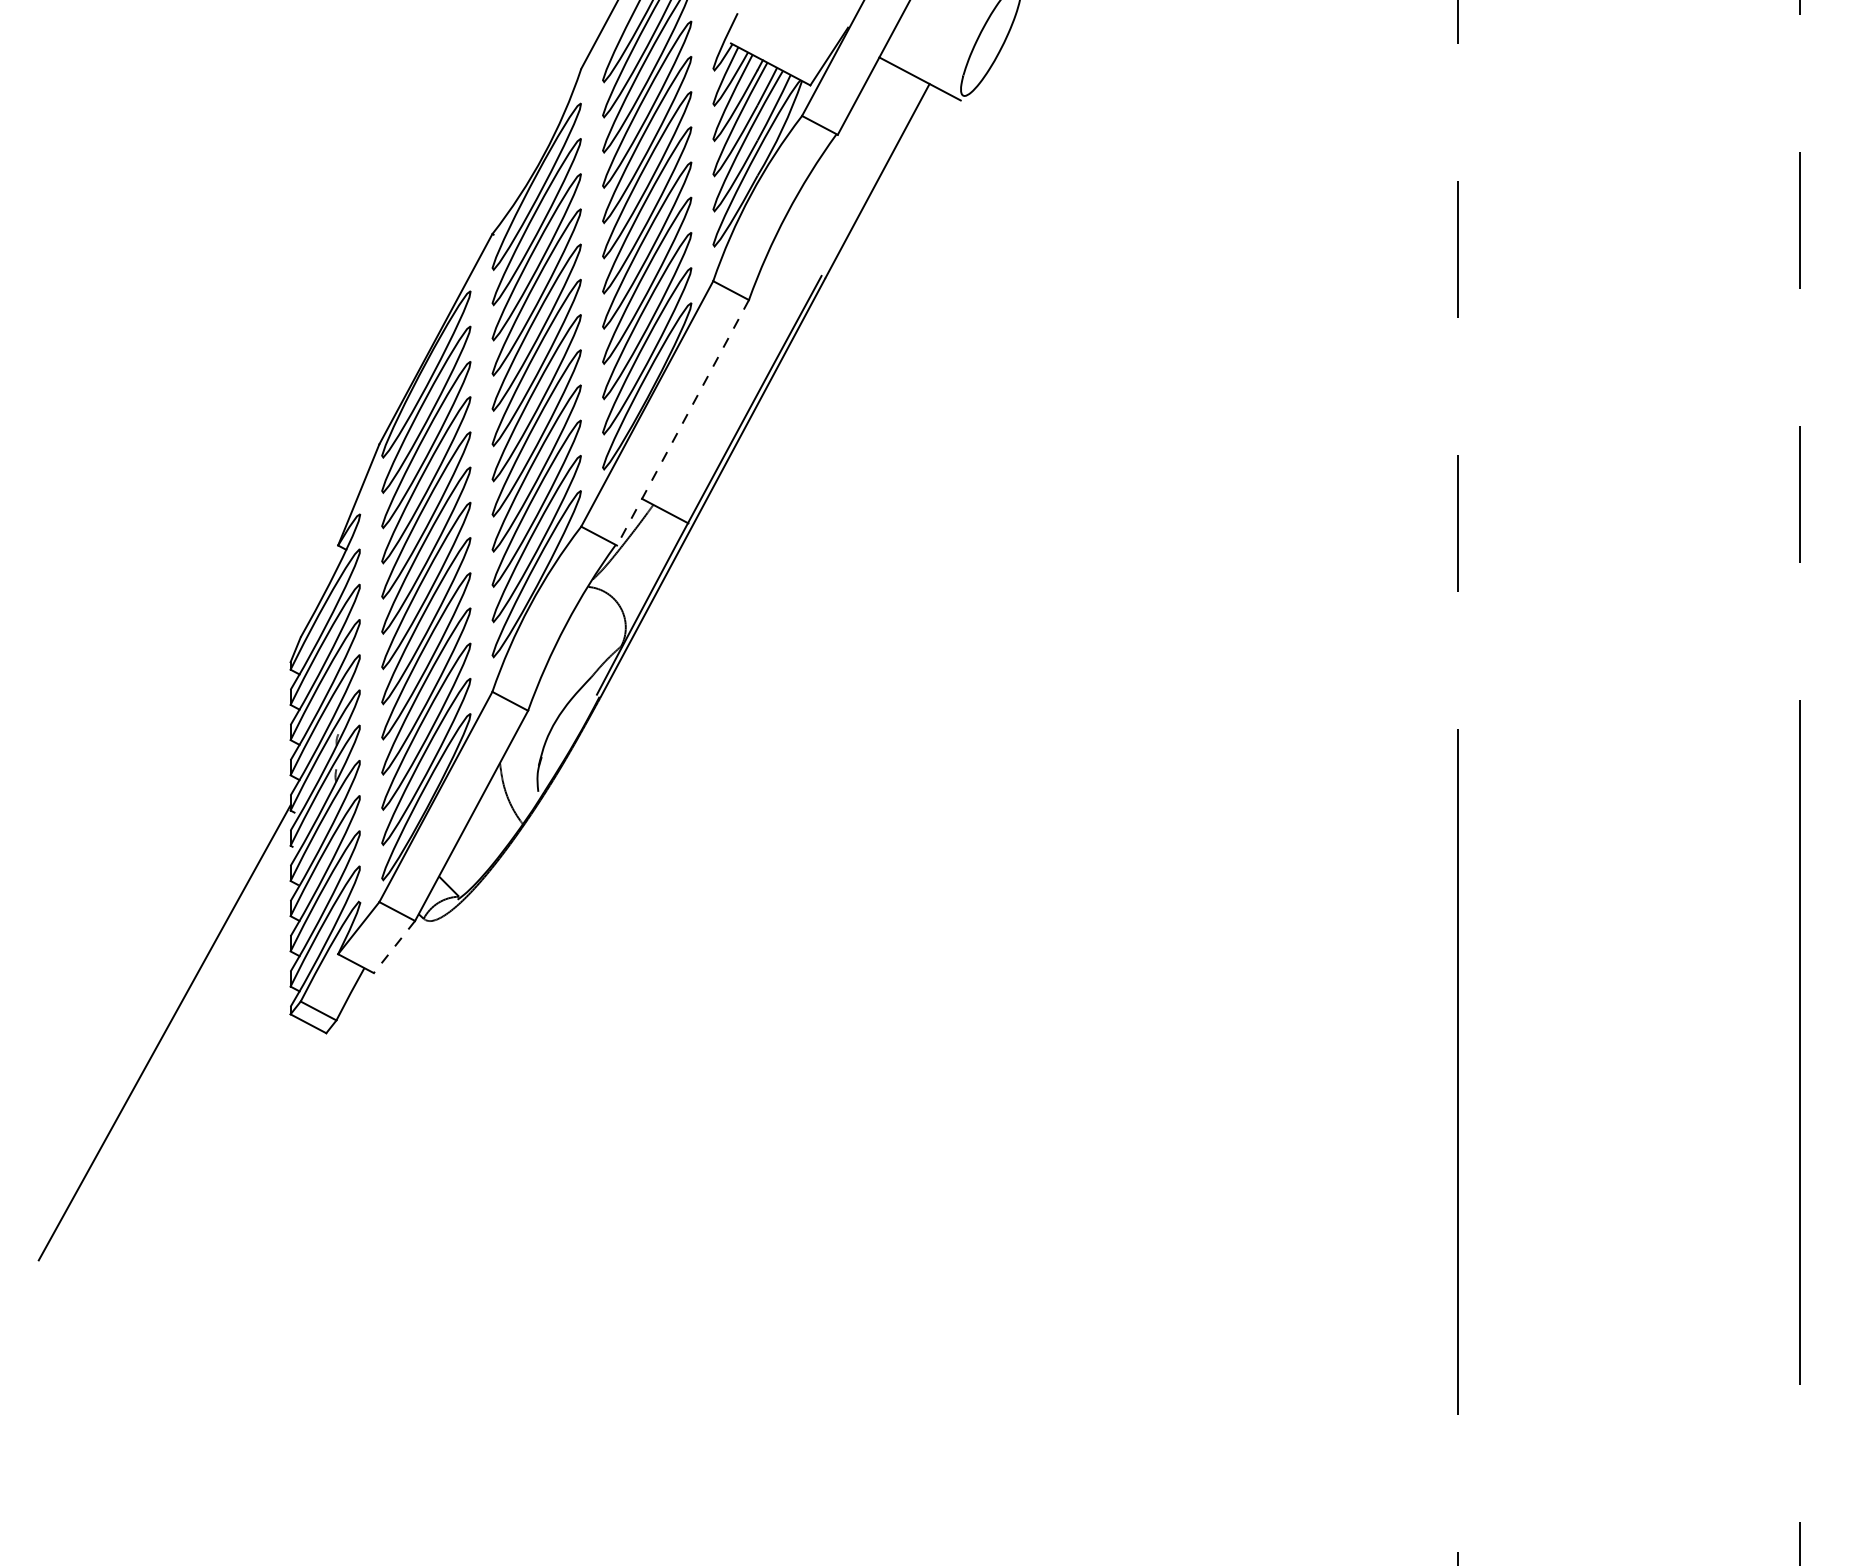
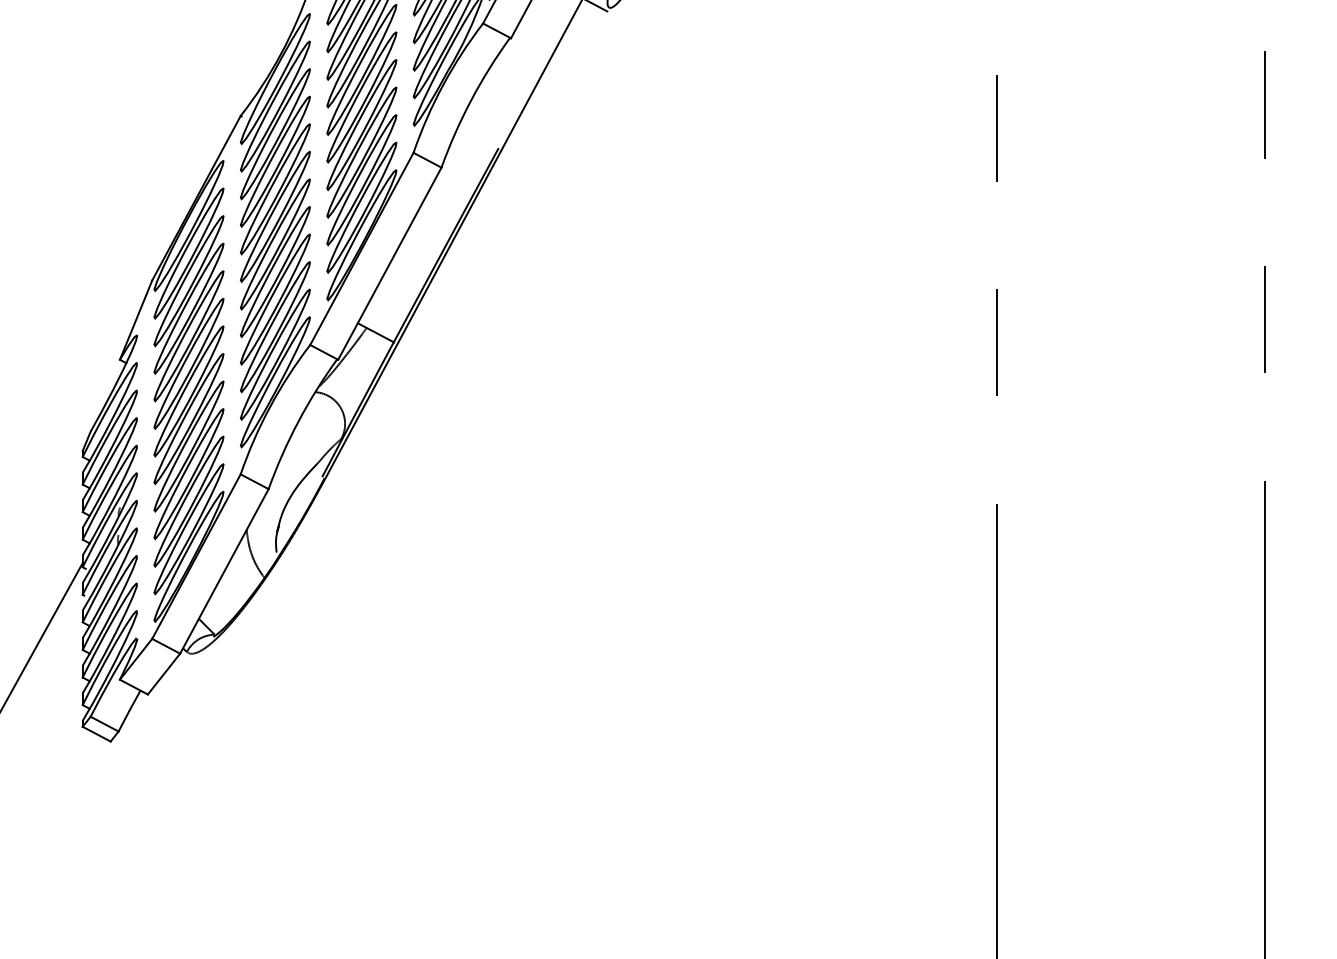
line: (682, 423) -> (389, 264), dashed -> solid
line: (394, 947) -> (164, 674), dashed -> solid

